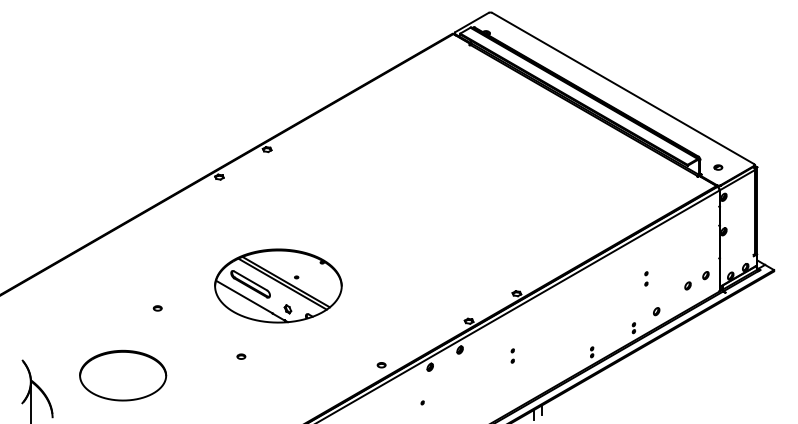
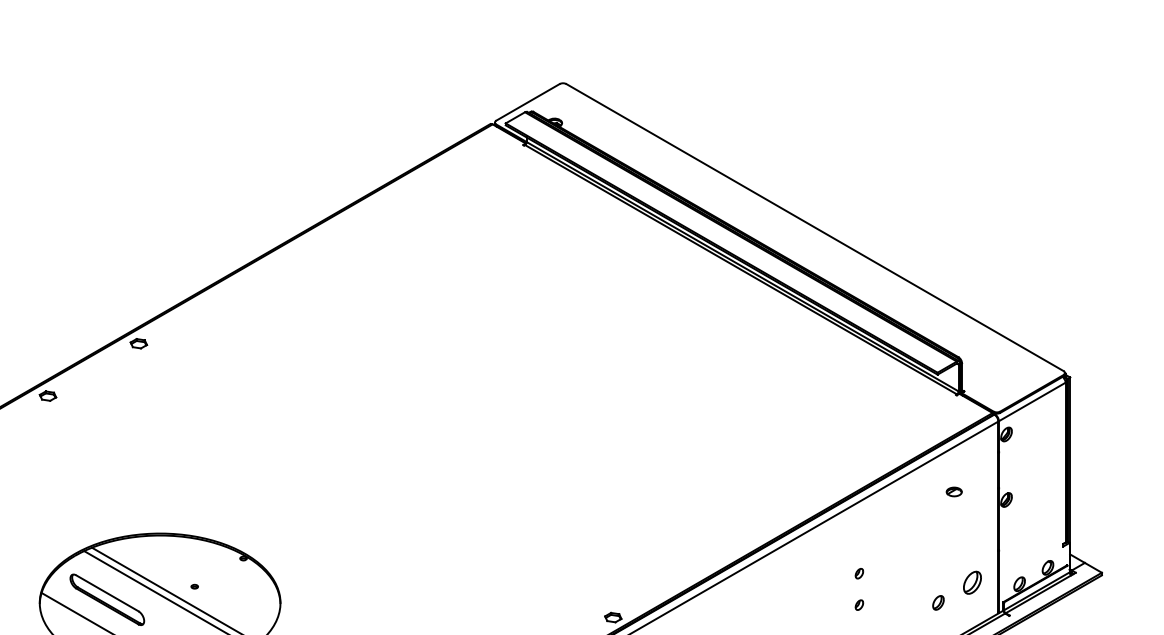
part: (718, 167) -> (954, 491), moved
part: (705, 275) -> (971, 583), size x1.6
part: (646, 278) -> (859, 588), size x1.6

